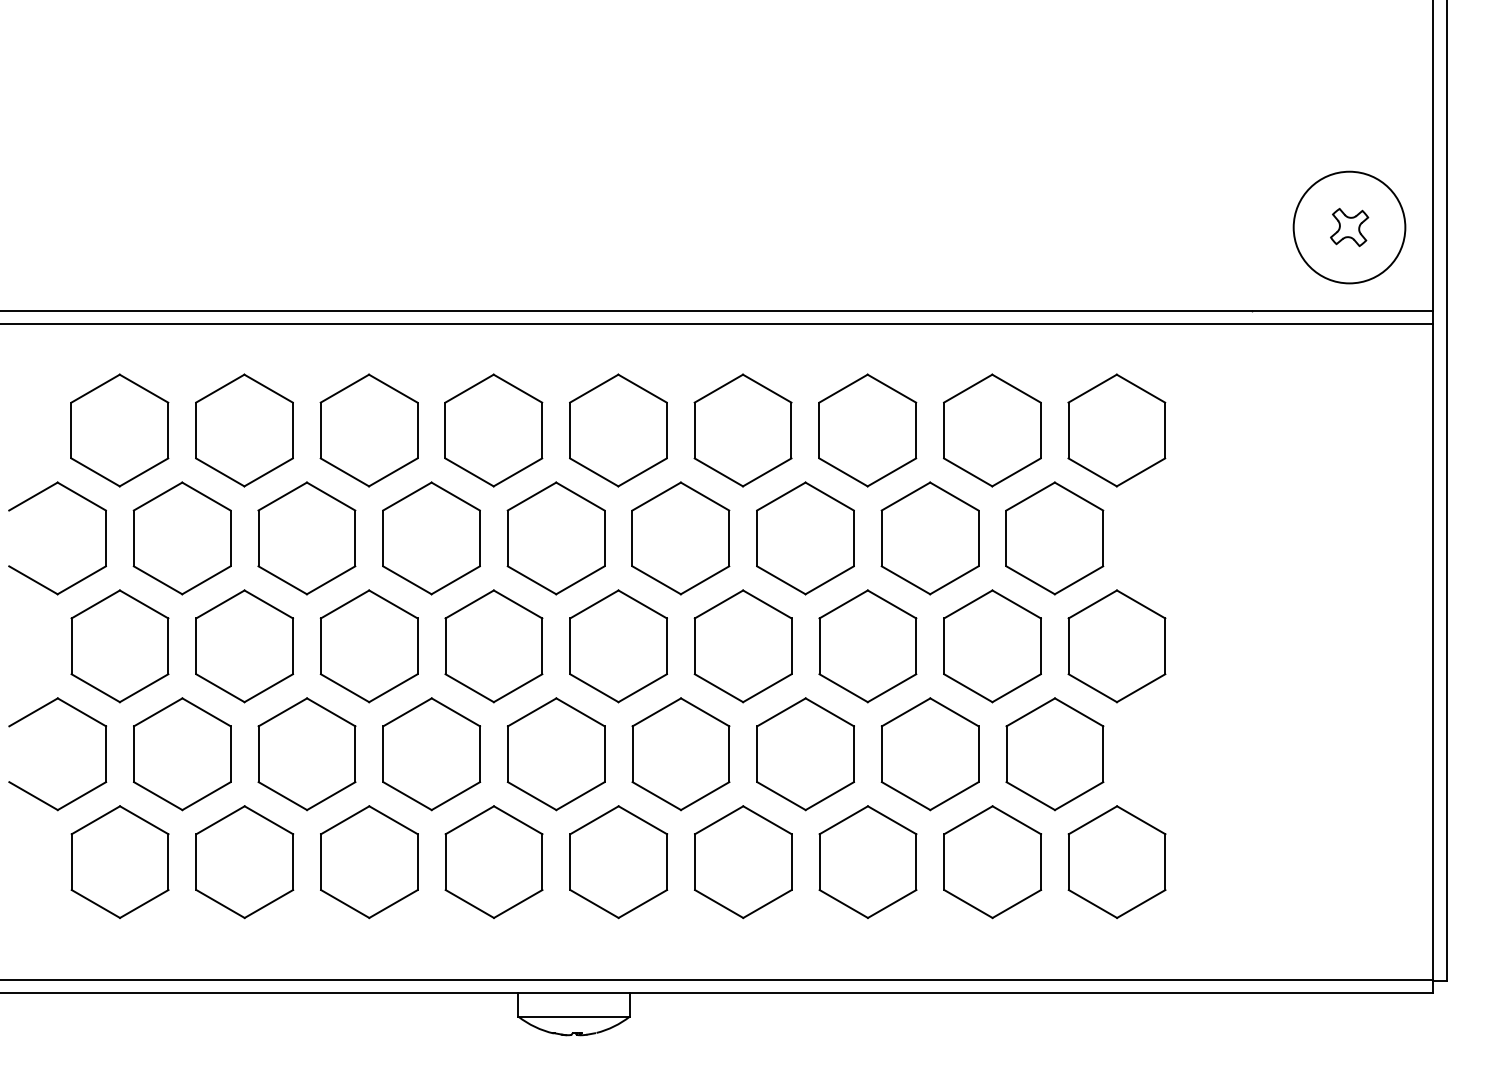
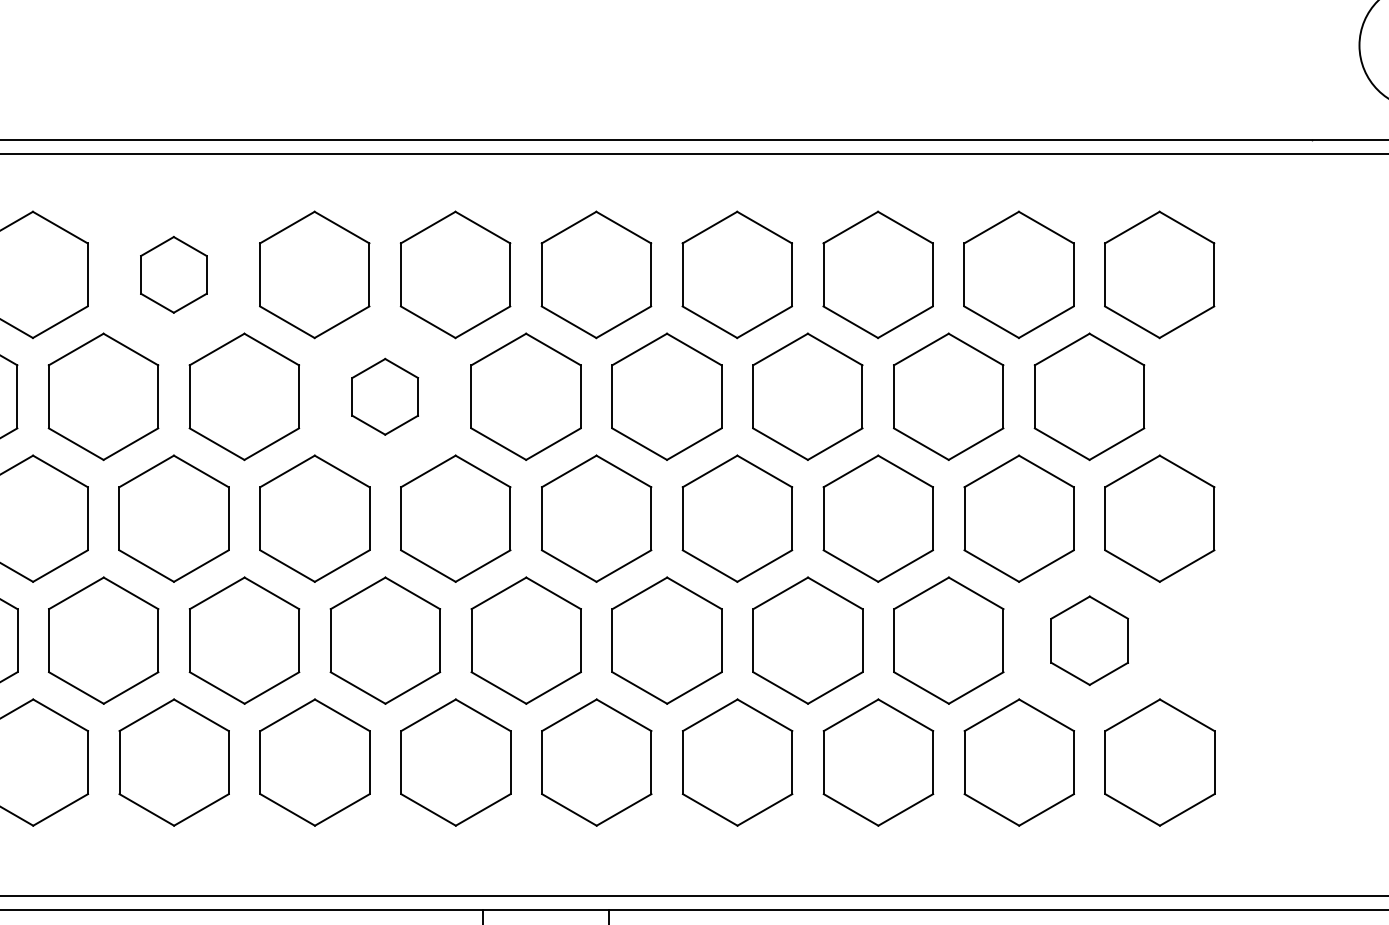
part: (244, 430) -> (173, 274), size x0.6
part: (431, 538) -> (385, 396), size x0.6
part: (1054, 754) -> (1089, 640), size x0.7

